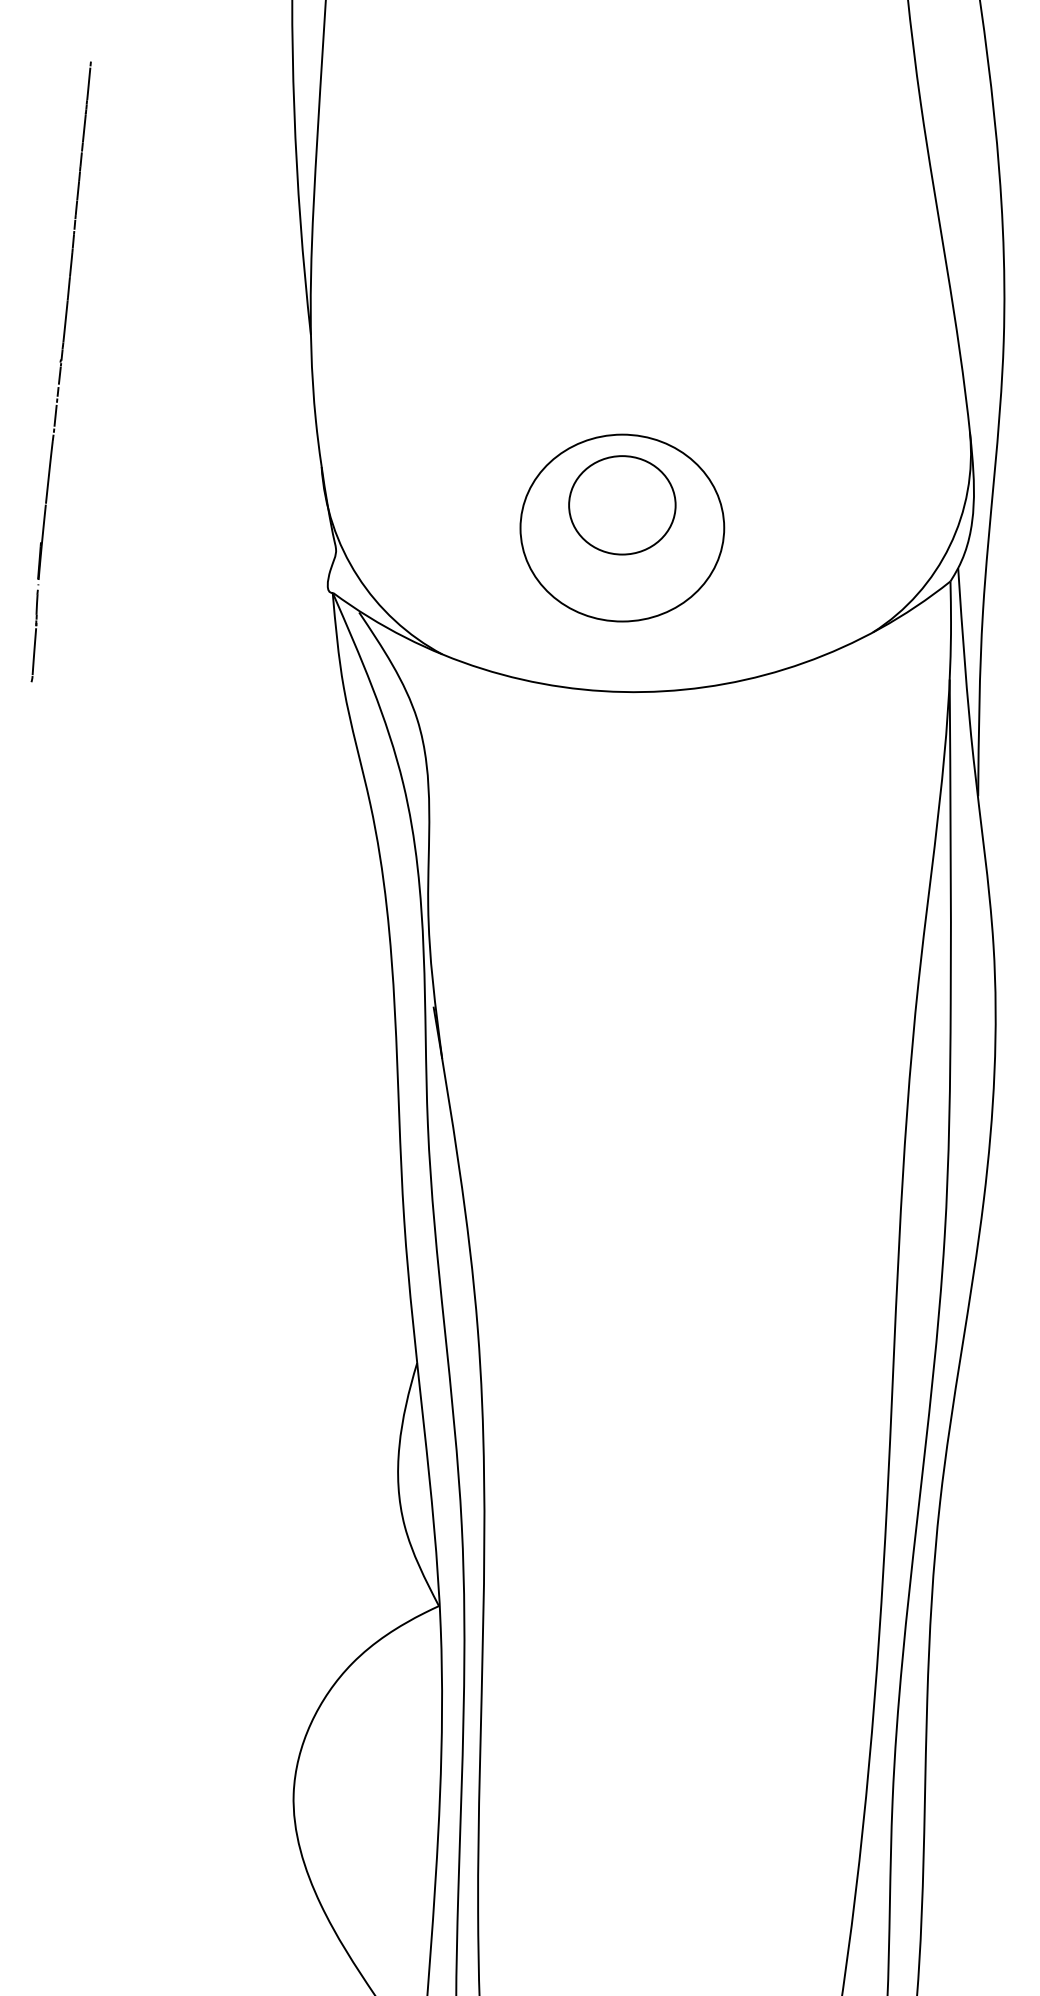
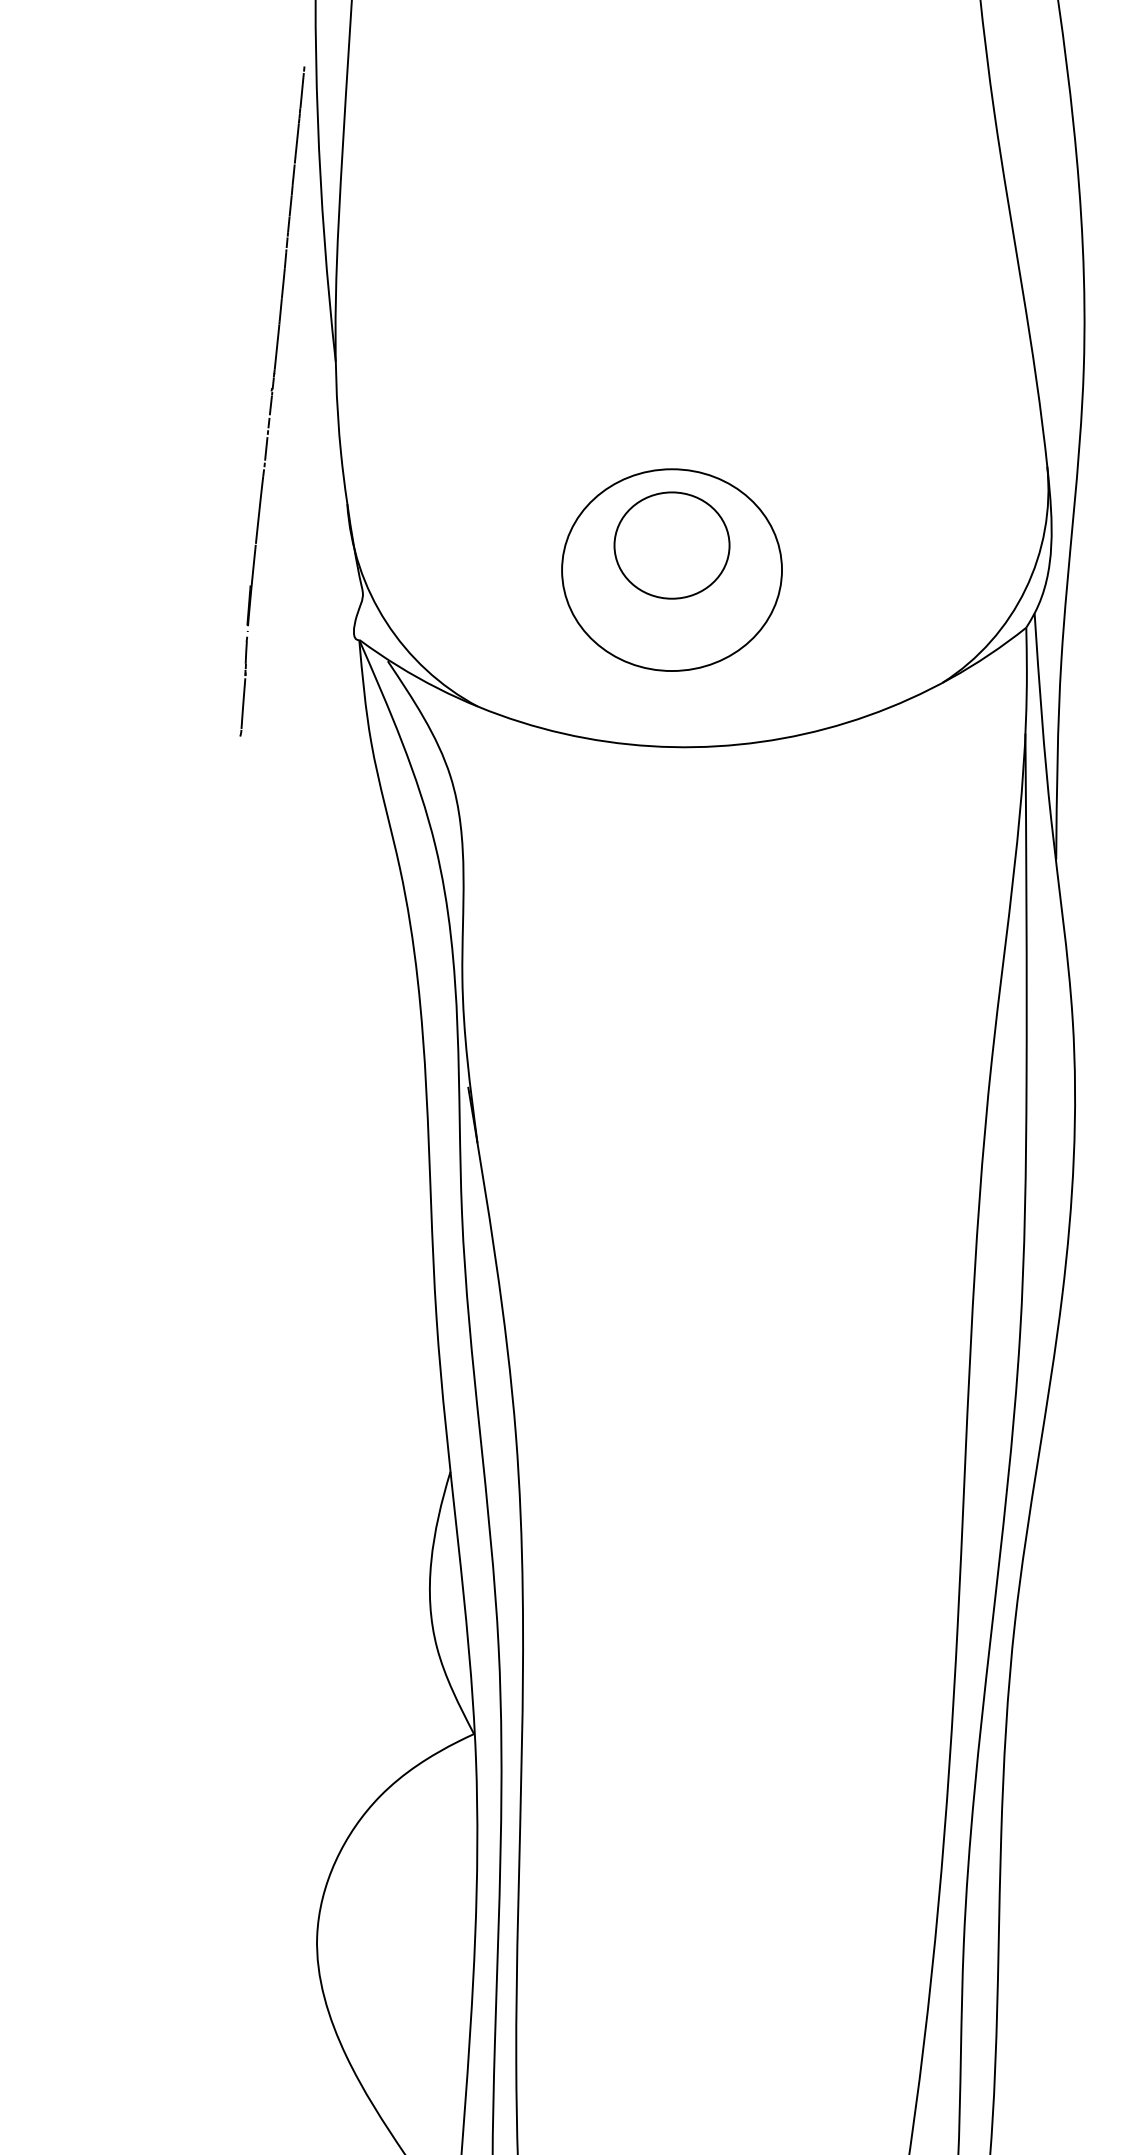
part: (60, 371) -> (271, 401), moved

